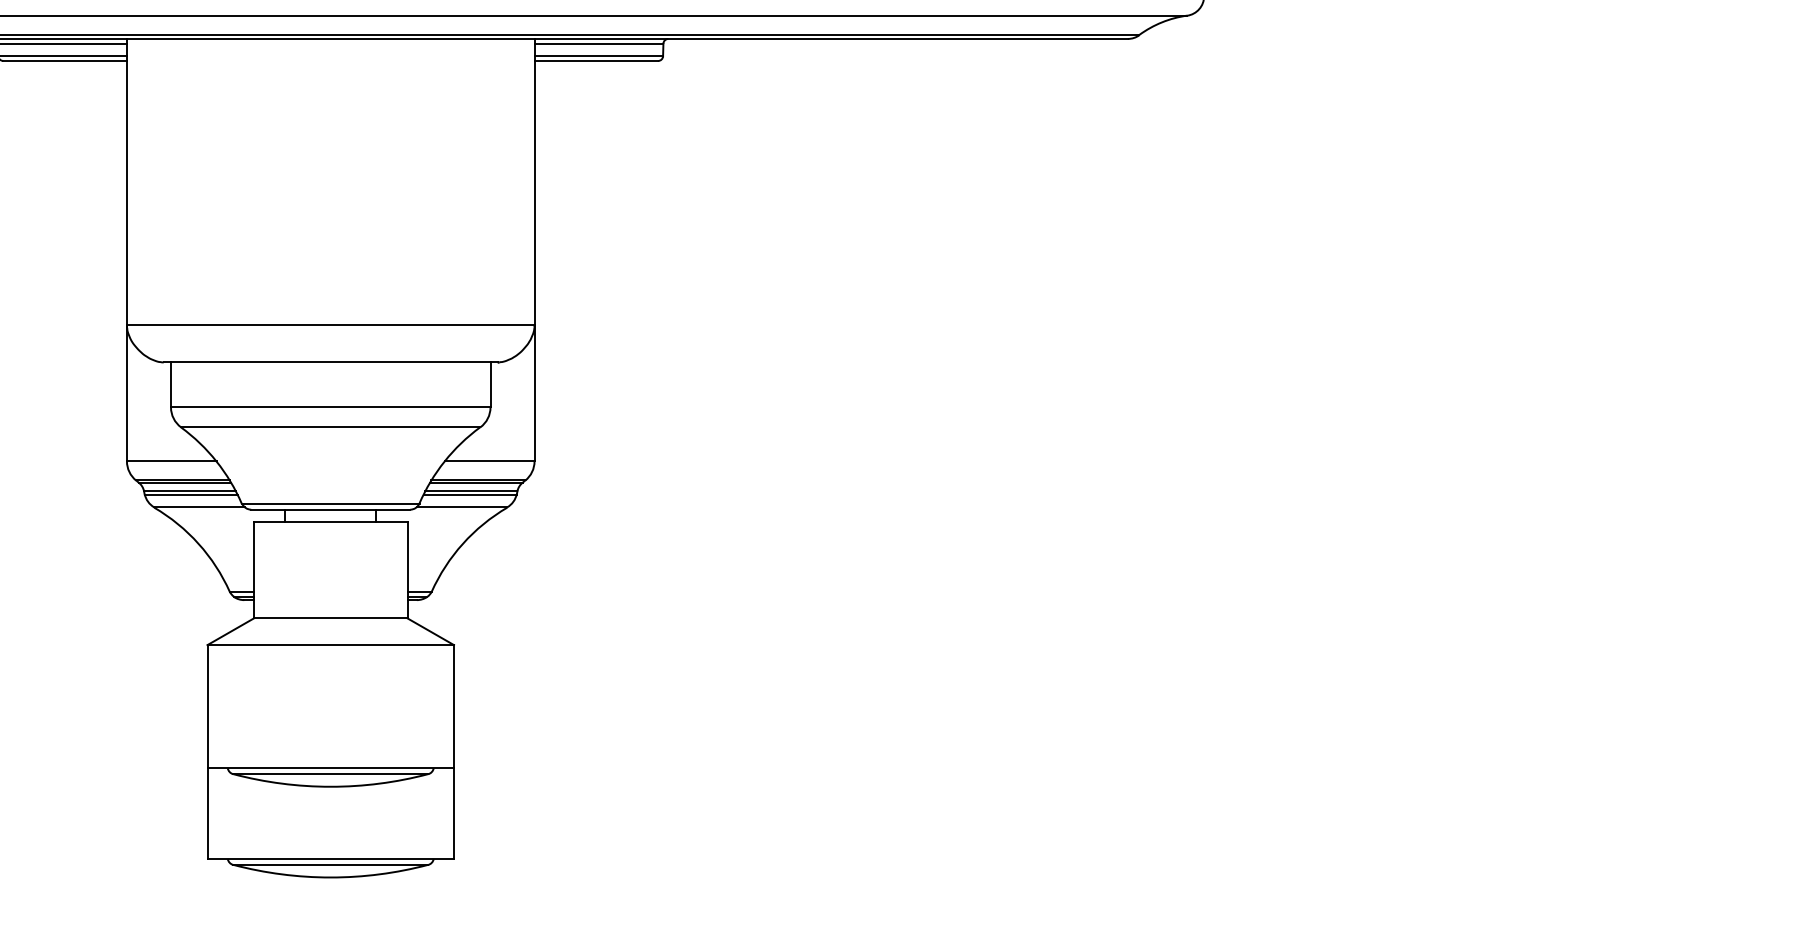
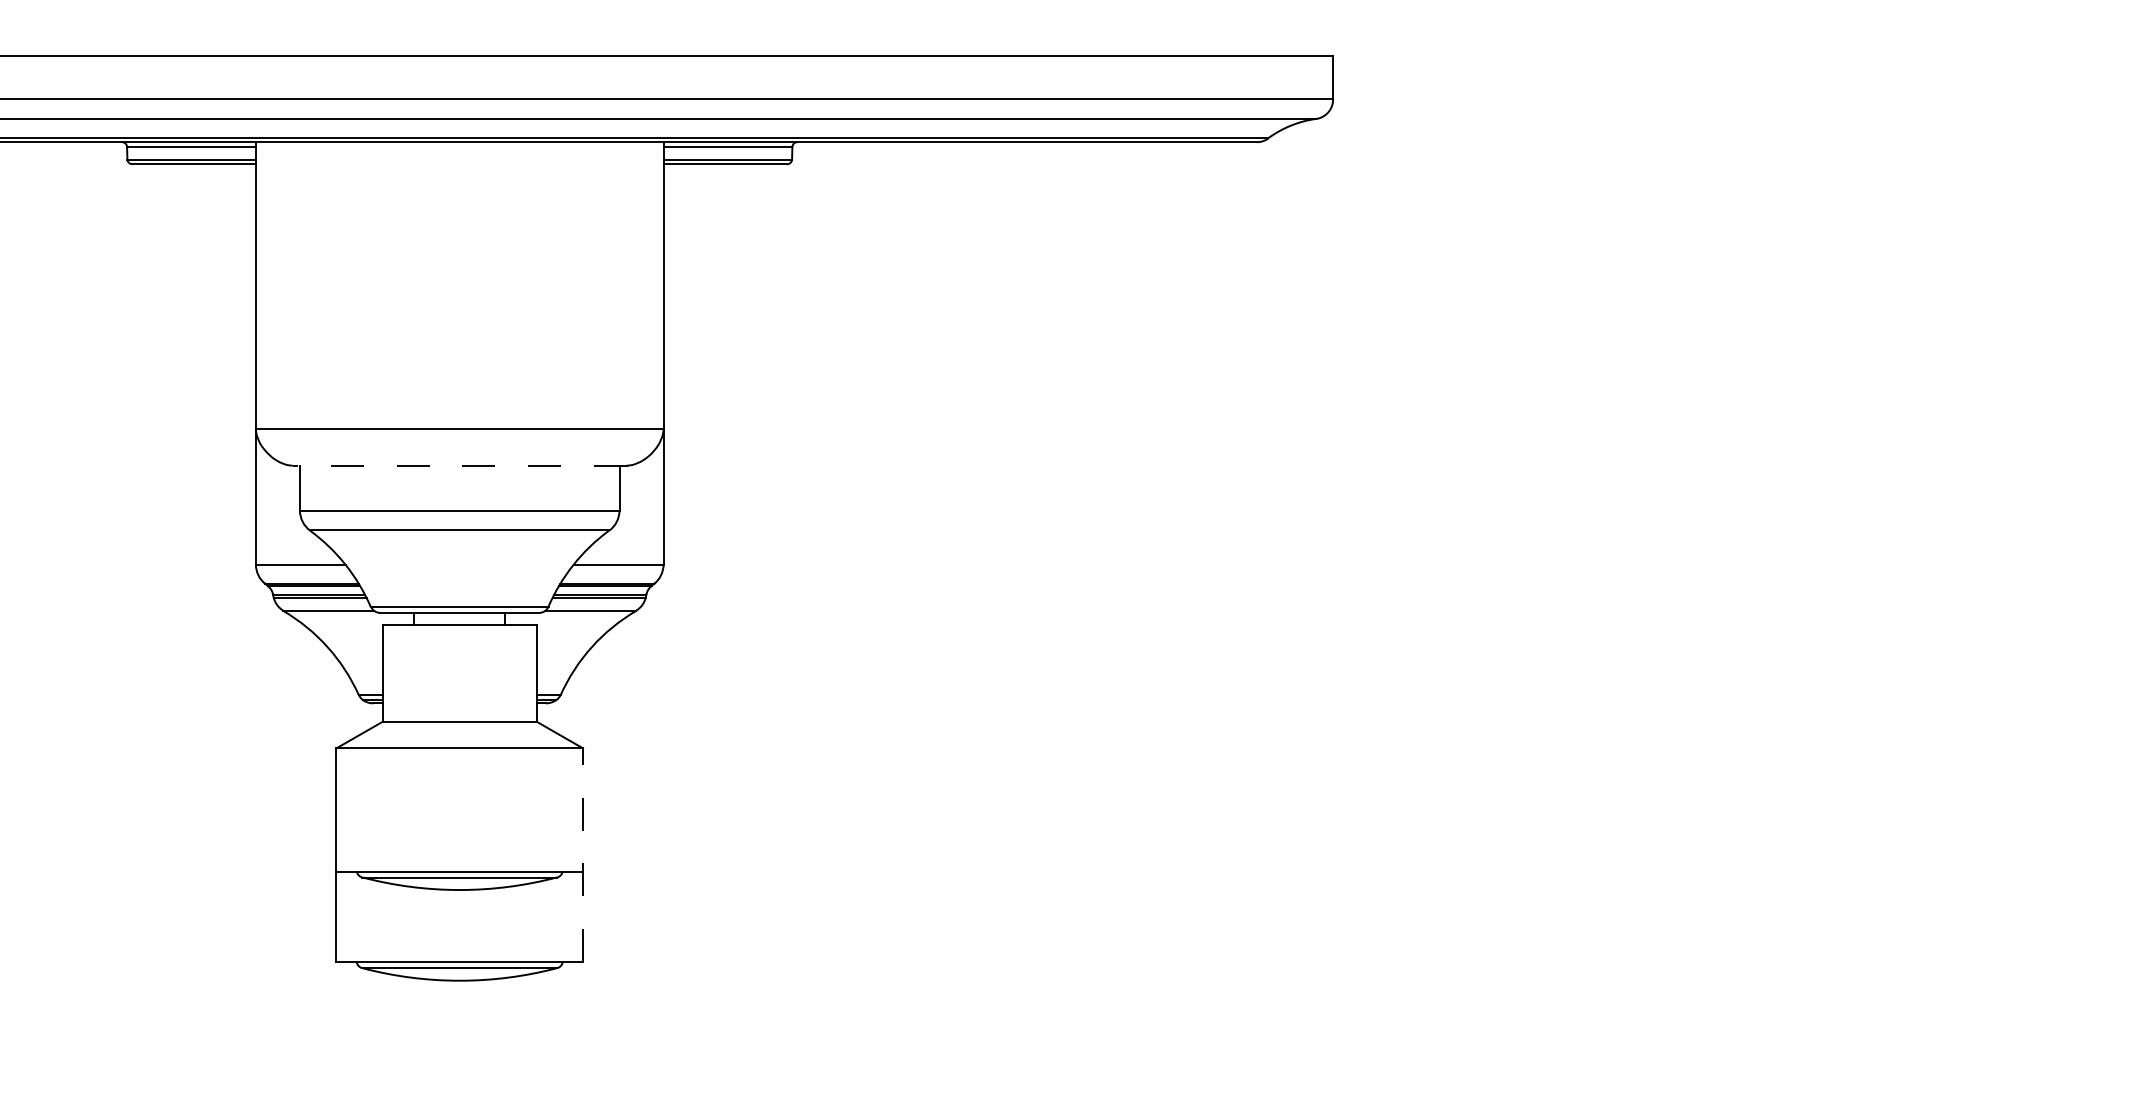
line: (330, 362) -> (459, 465), solid -> dashed
line: (454, 752) -> (583, 855), solid -> dashed

